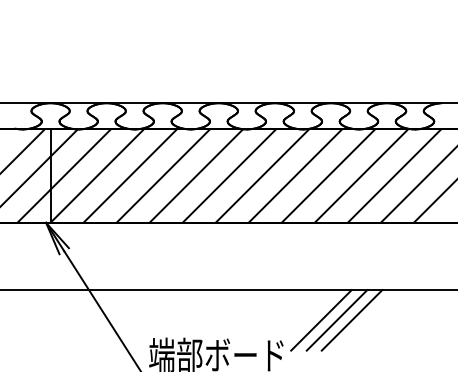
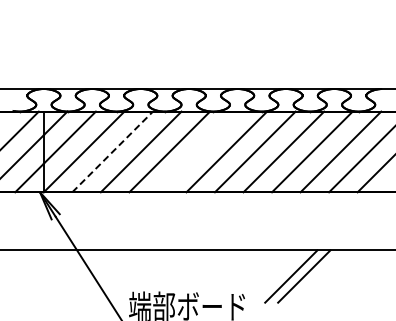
line: (131, 175) -> (113, 151), solid -> dashed
line: (228, 175) -> (197, 151), removed
line: (321, 320) -> (277, 276), removed

